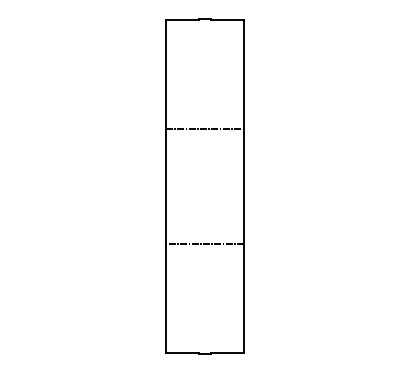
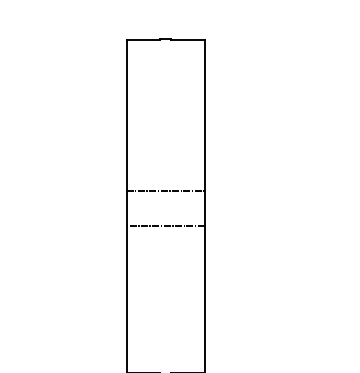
line: (204, 128) -> (165, 190), moved
line: (204, 244) -> (165, 226), moved

